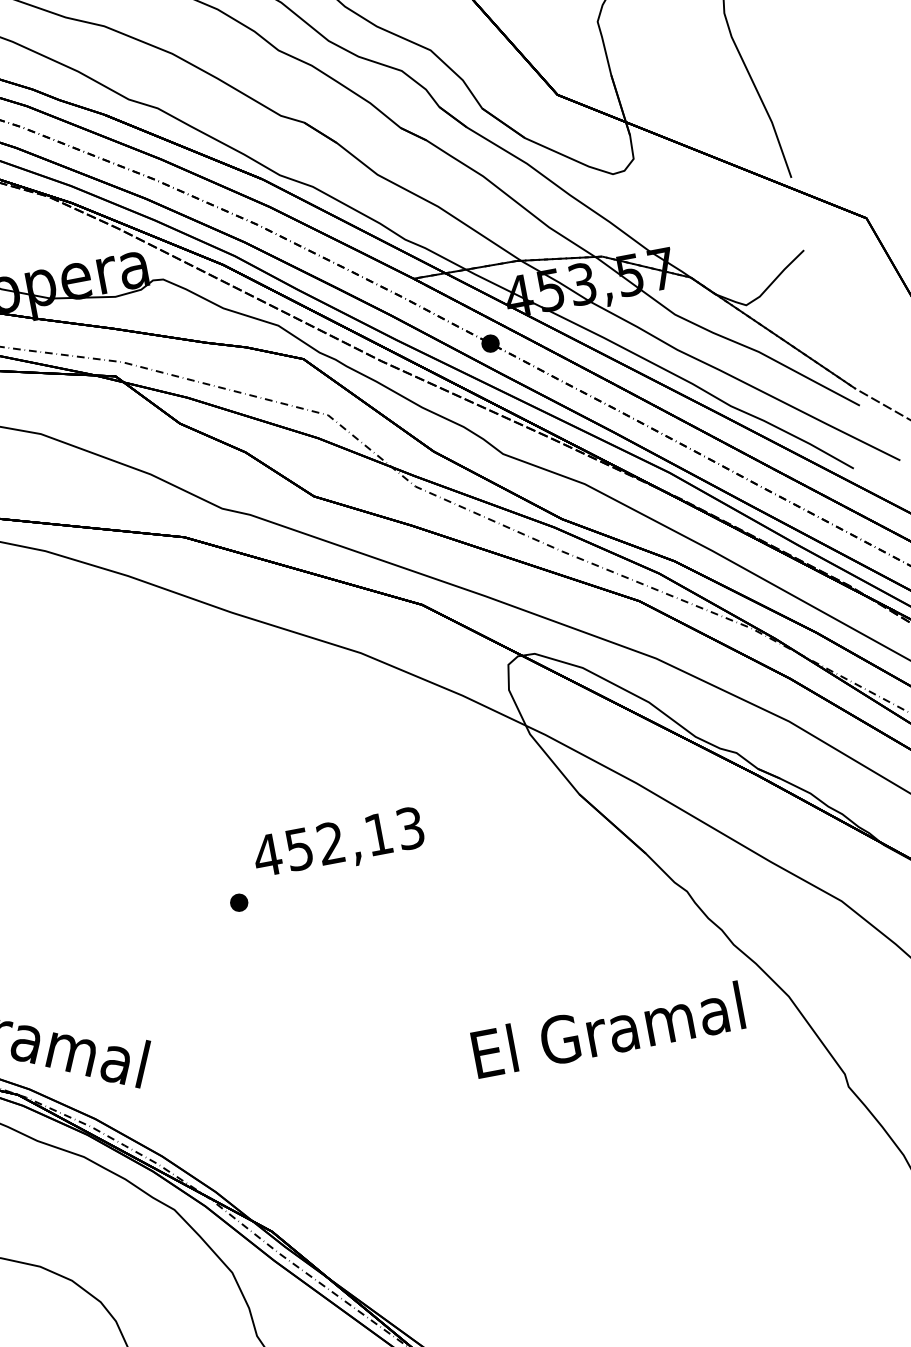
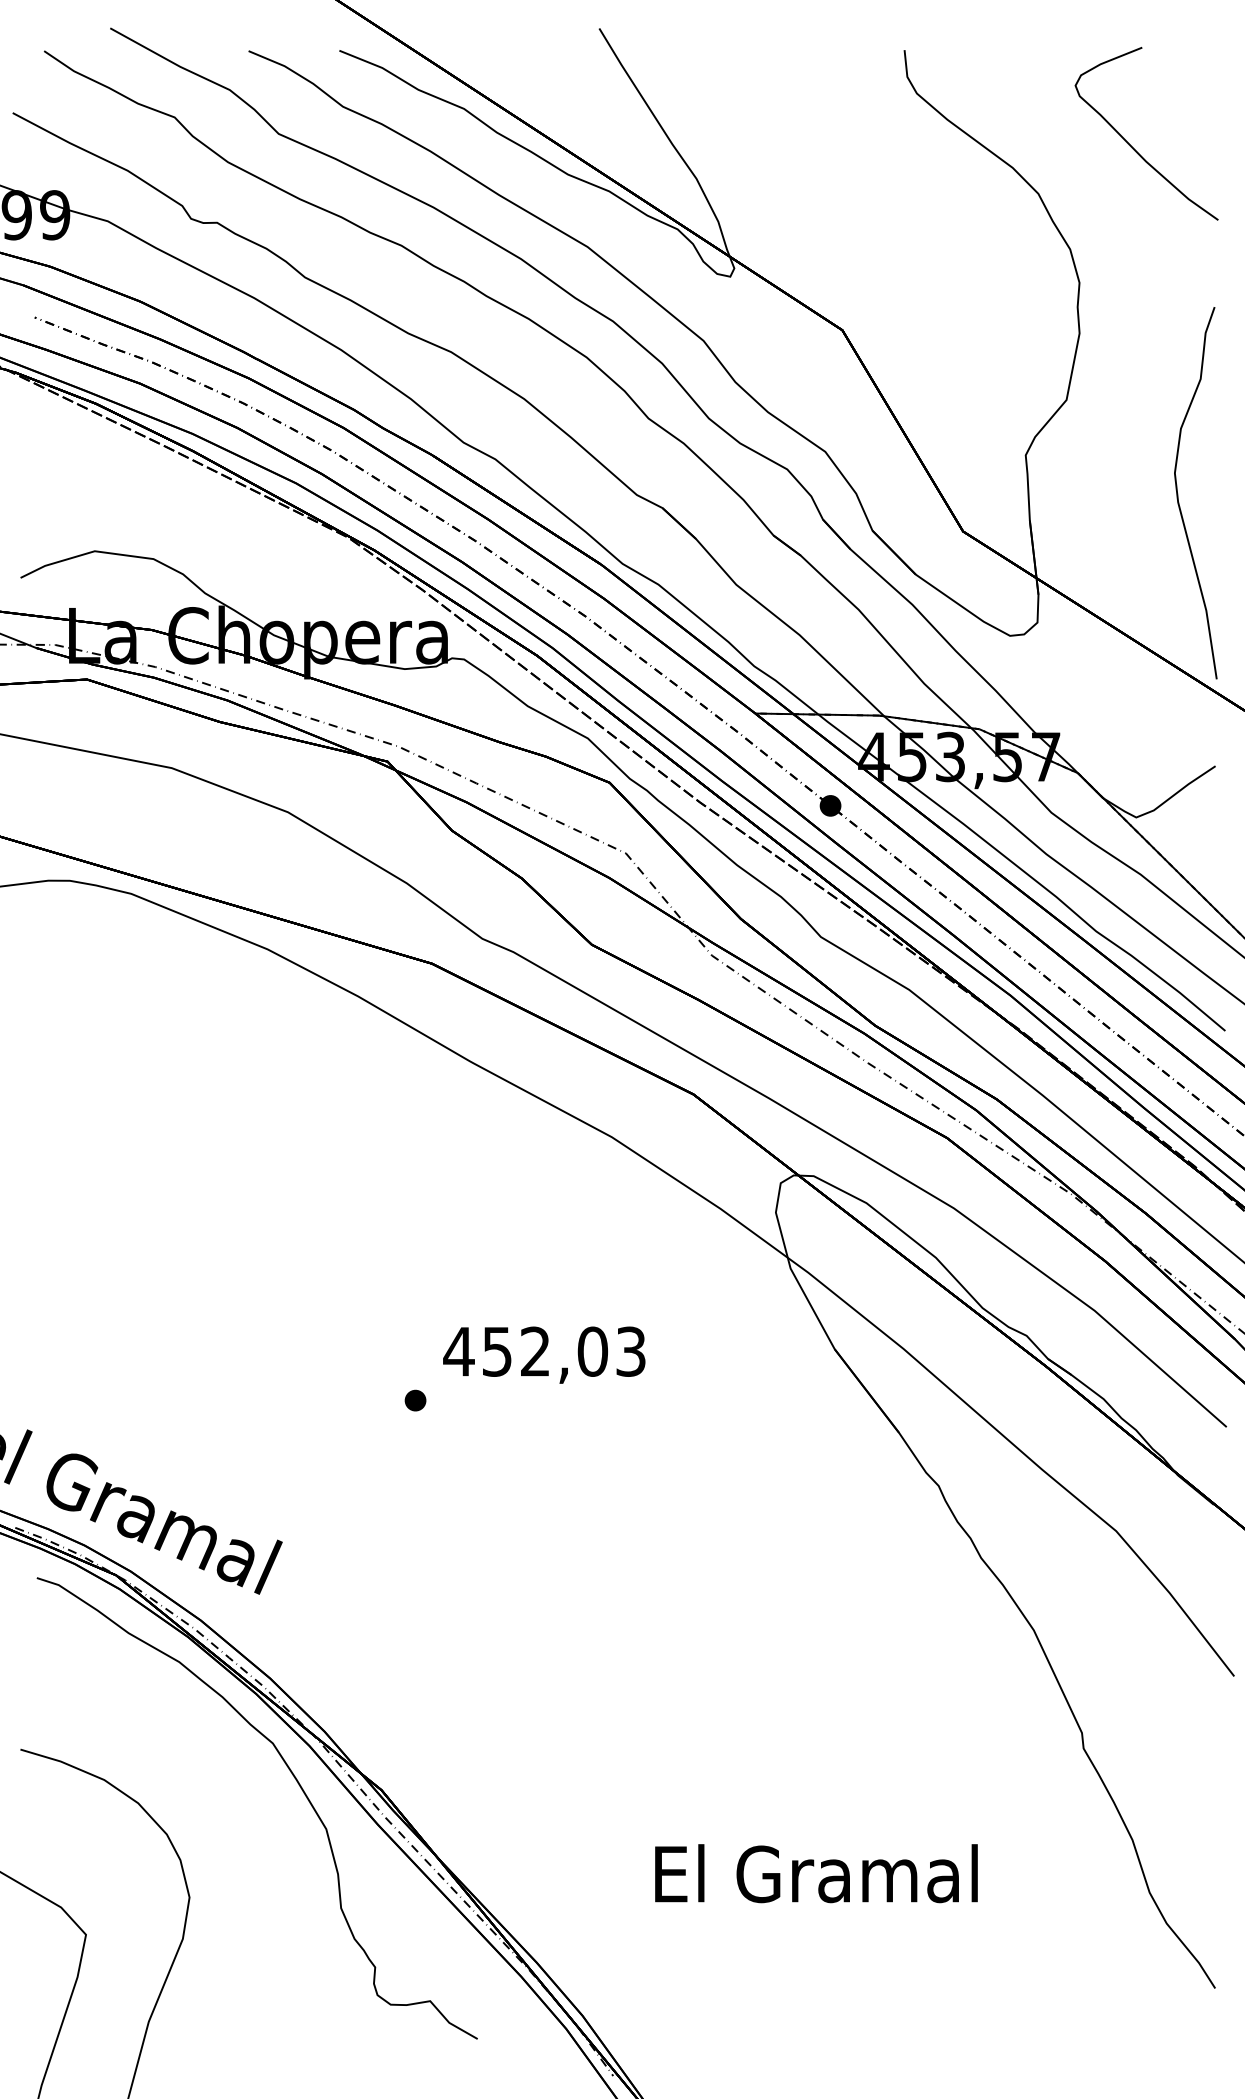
text: (378, 834) -> (592, 1351), 452,13 -> 452,03
text: (608, 1029) -> (816, 1873), moved

